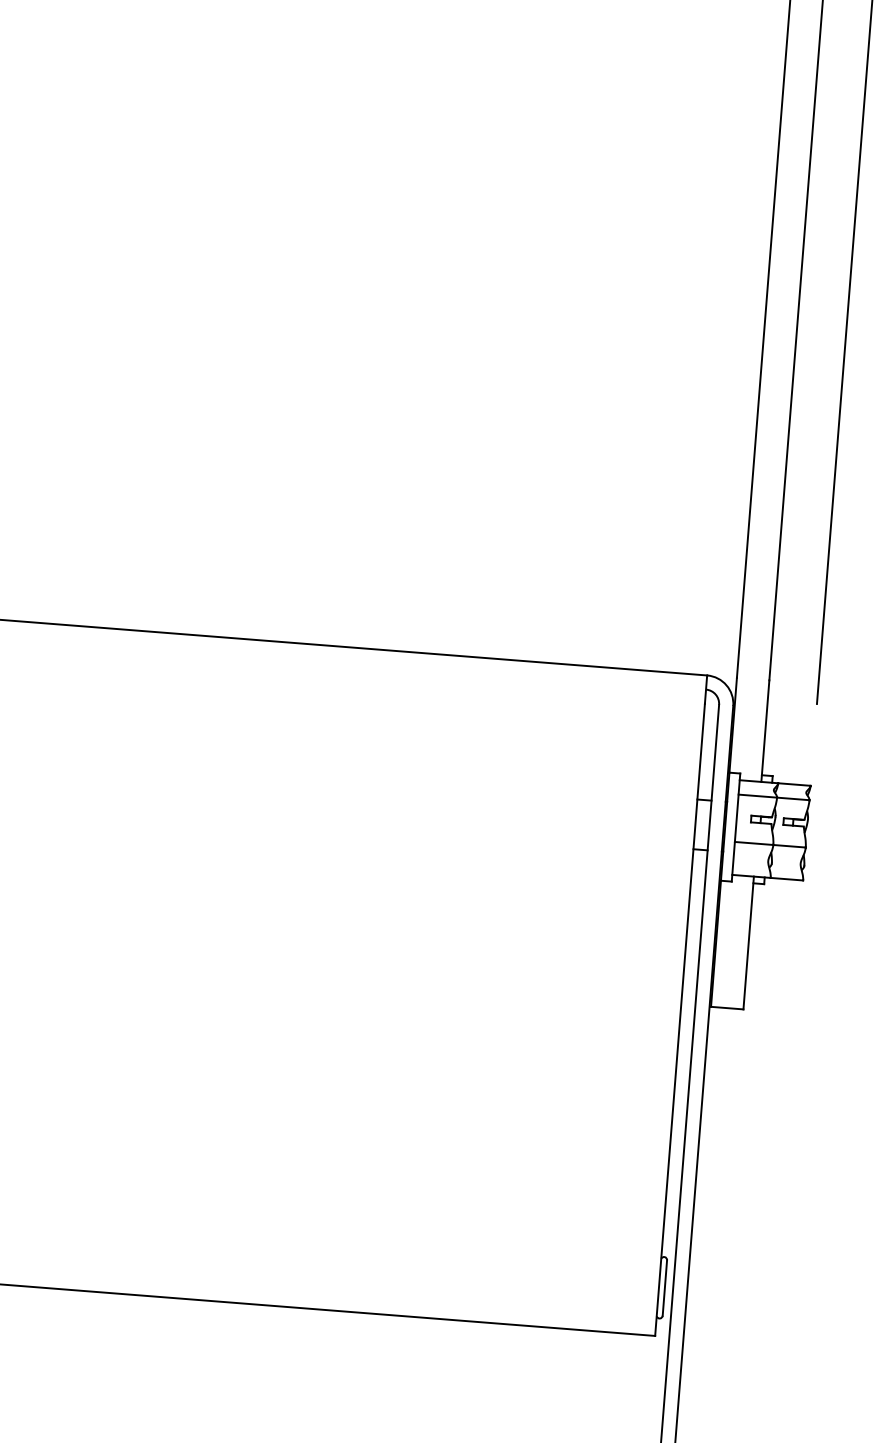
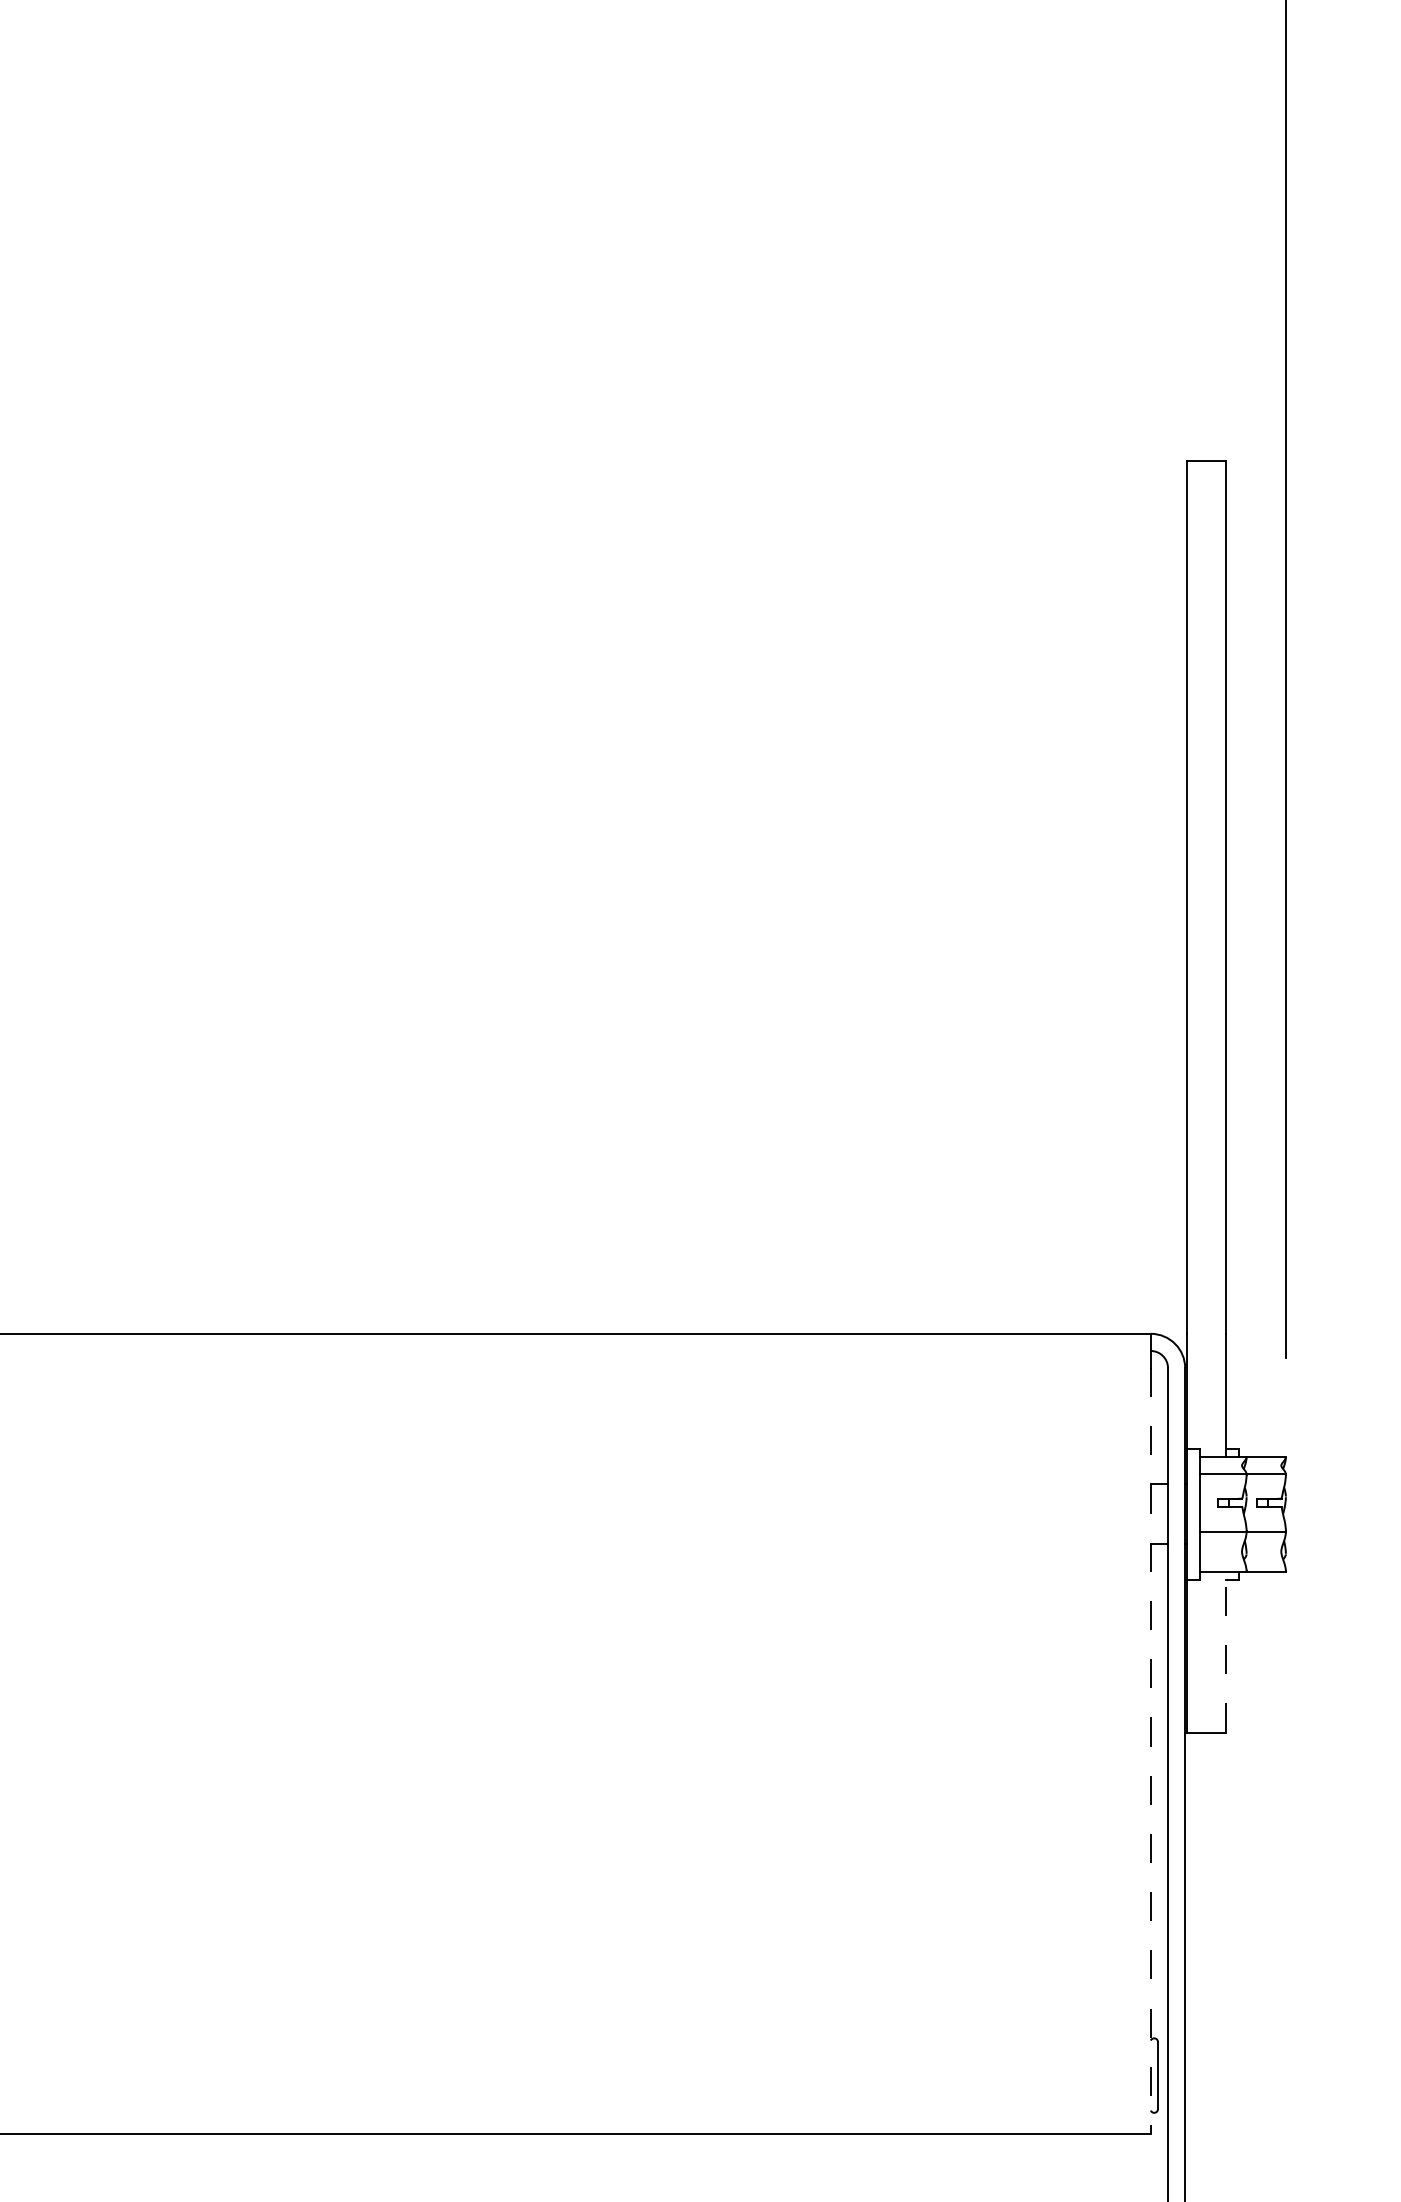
line: (748, 942) -> (1226, 1651), solid -> dashed
line: (679, 1020) -> (1150, 1751), solid -> dashed

